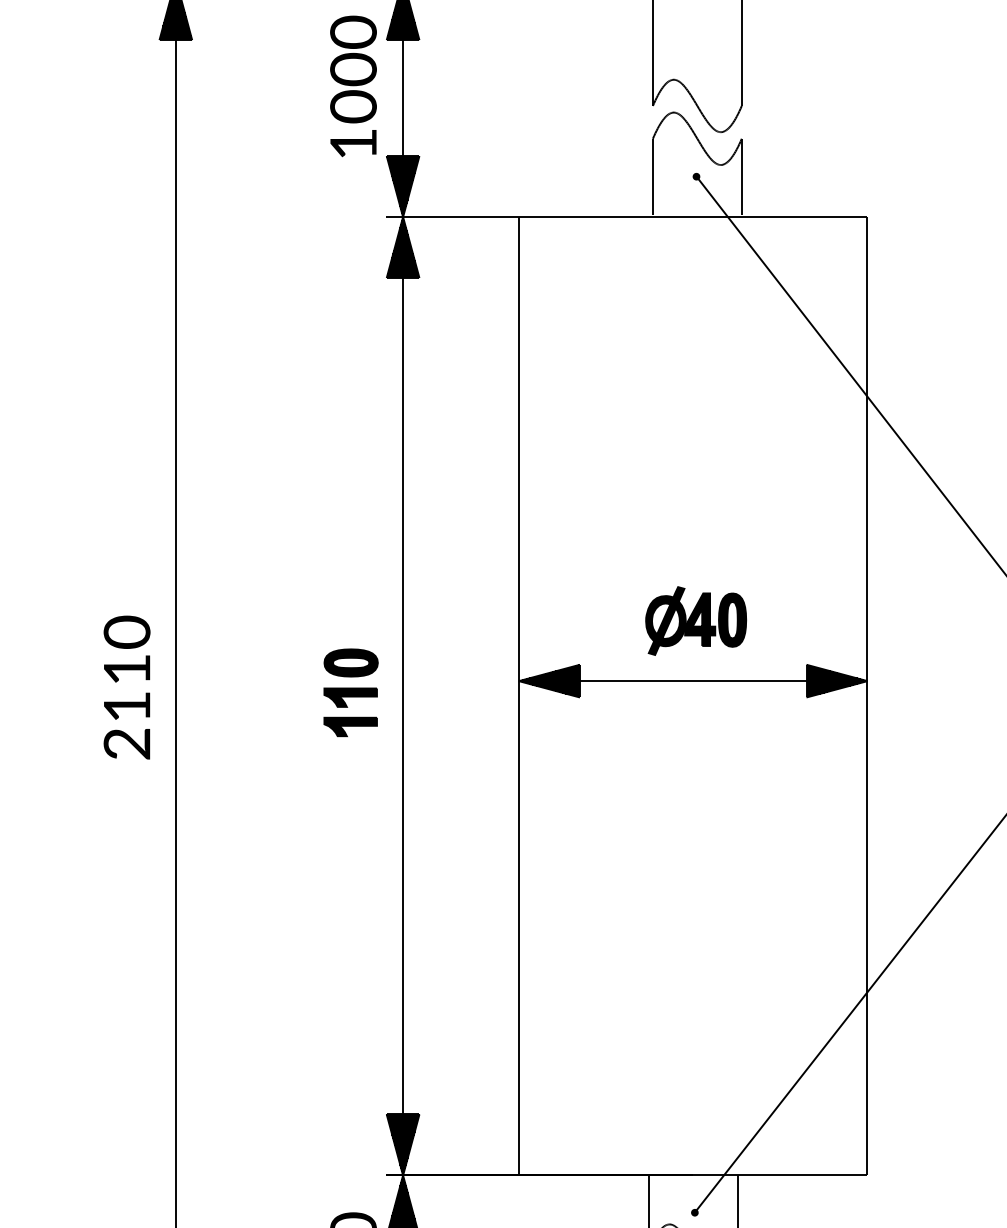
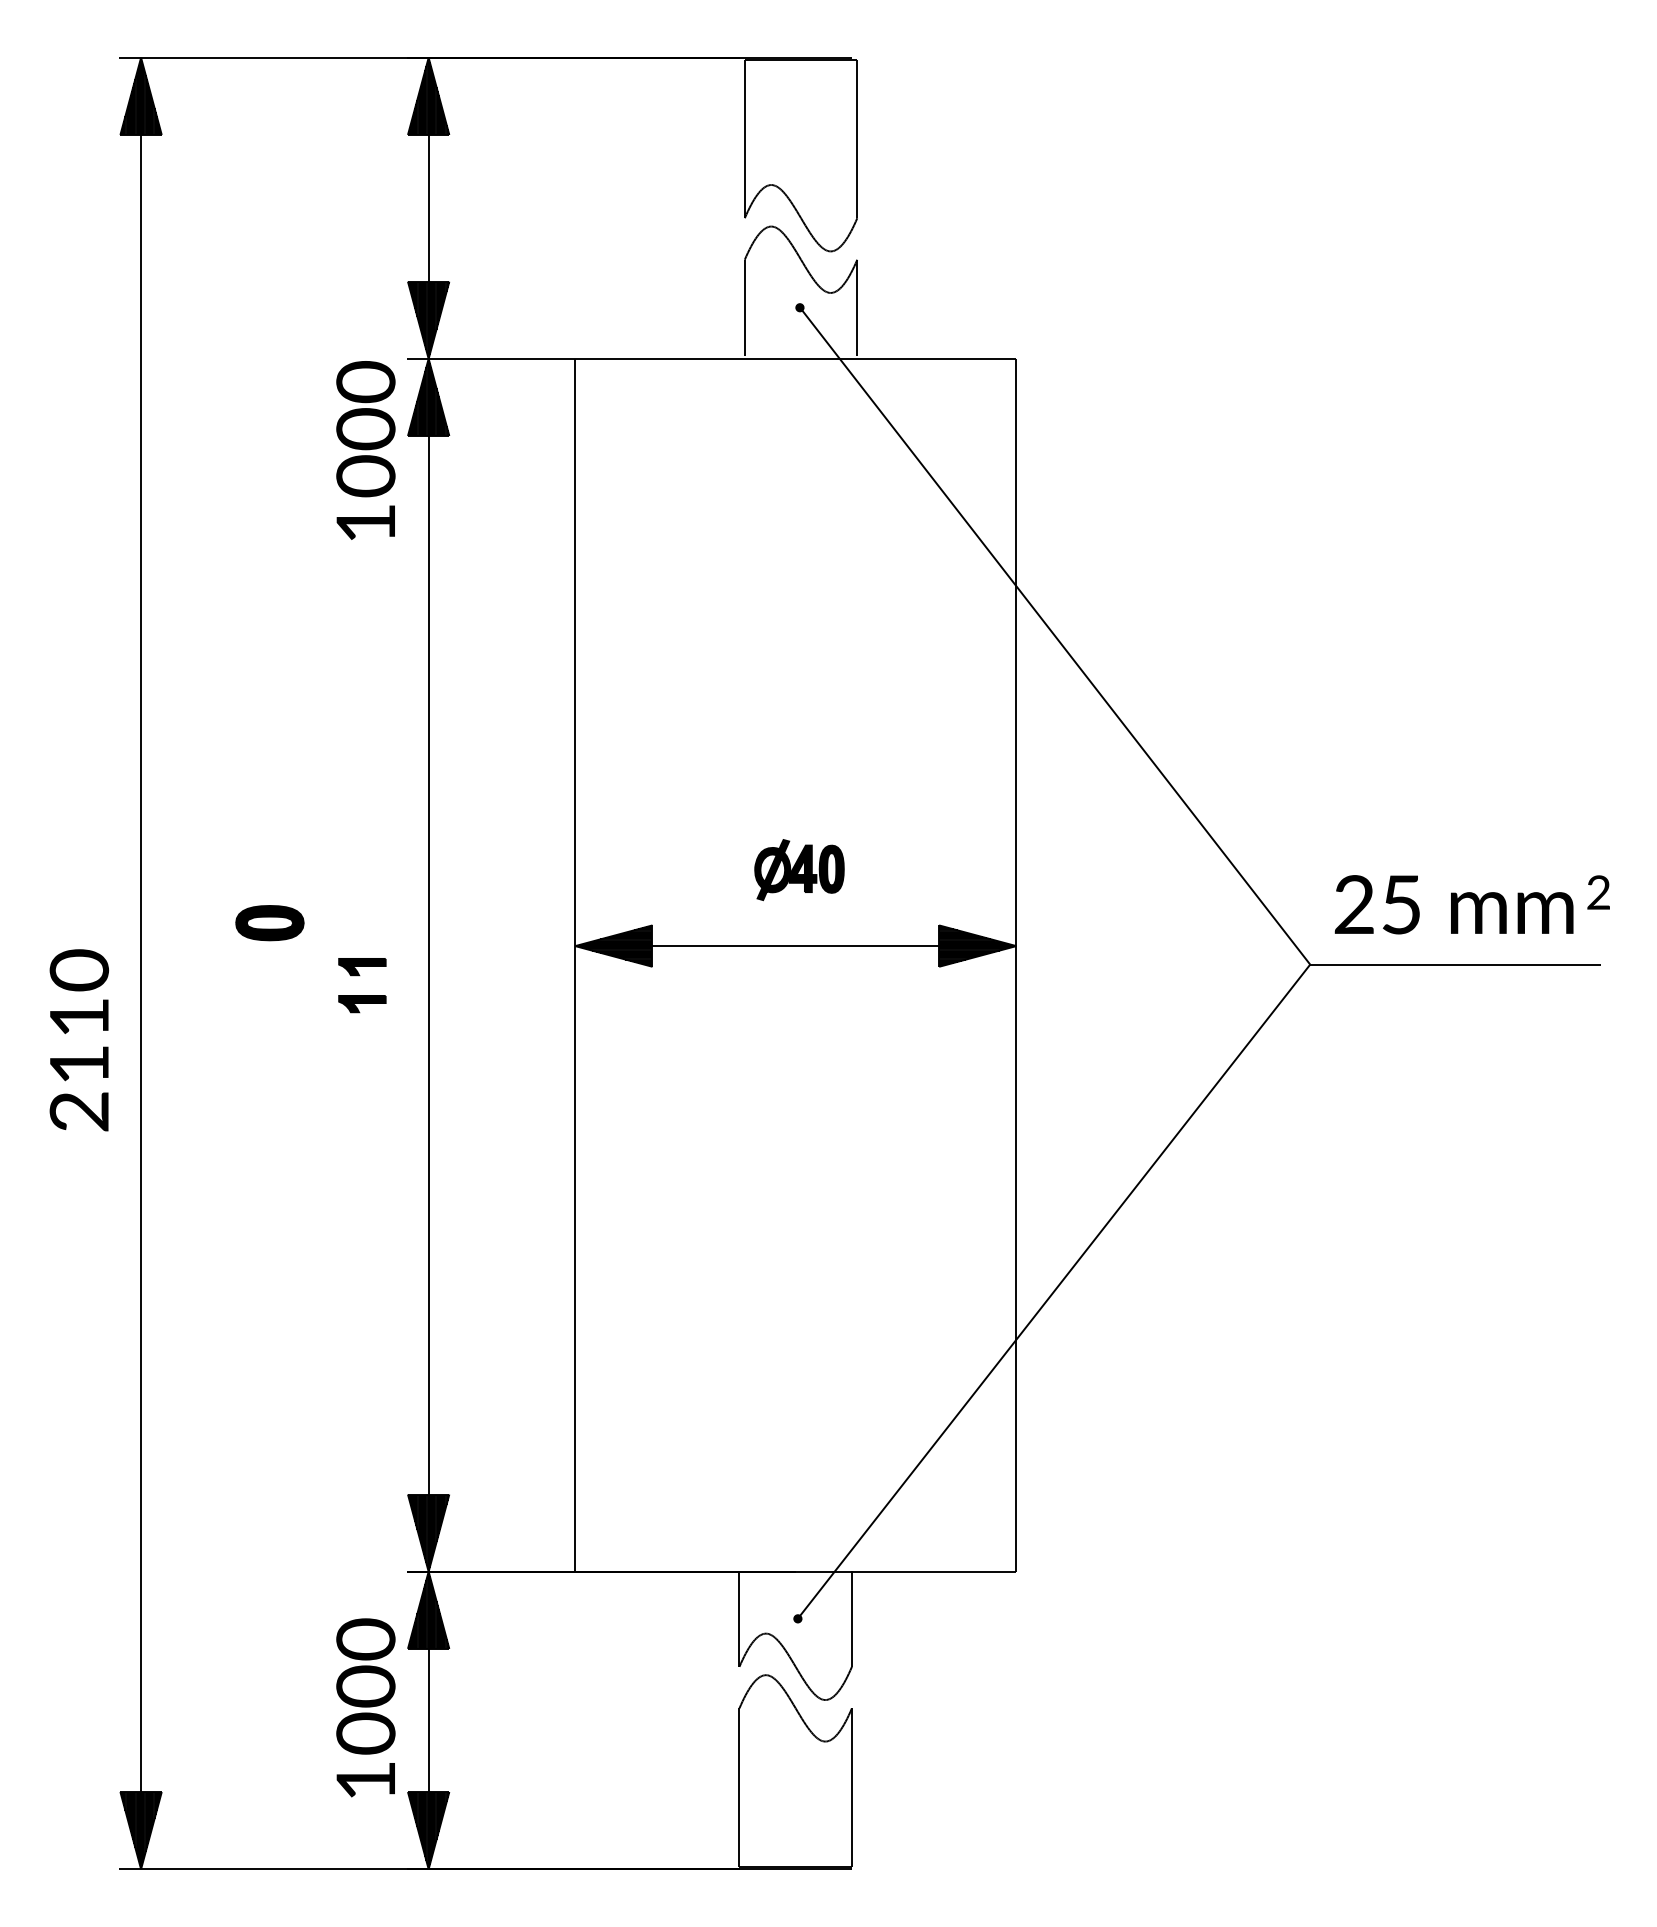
text: (353, 86) -> (365, 450), moved
part: (696, 620) -> (799, 869), size x0.7
part: (350, 663) -> (269, 923), moved
text: (126, 687) -> (78, 1040), moved
part: (350, 697) -> (362, 966), size x0.7
part: (350, 726) -> (362, 1003), size x0.7

